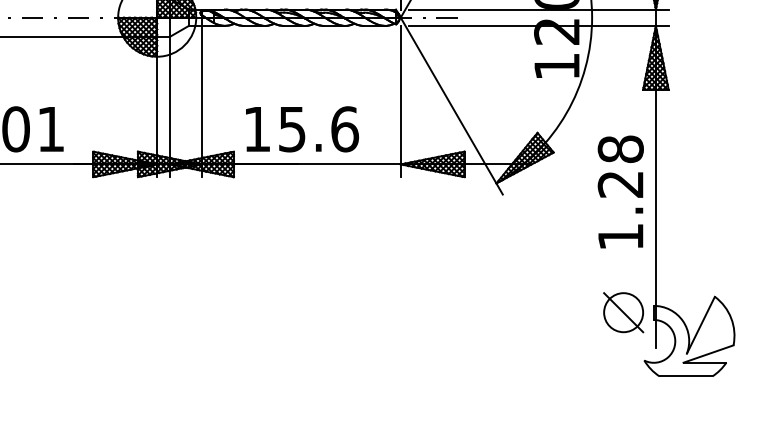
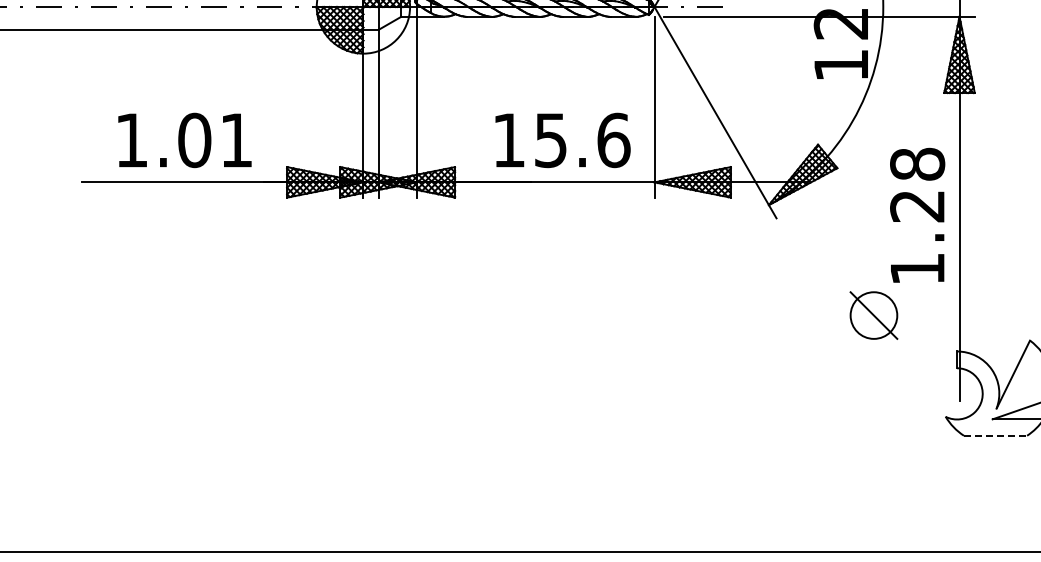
text: (301, 129) -> (562, 140), moved
part: (623, 312) -> (873, 315), moved
line: (685, 376) -> (995, 435), solid -> dashed

